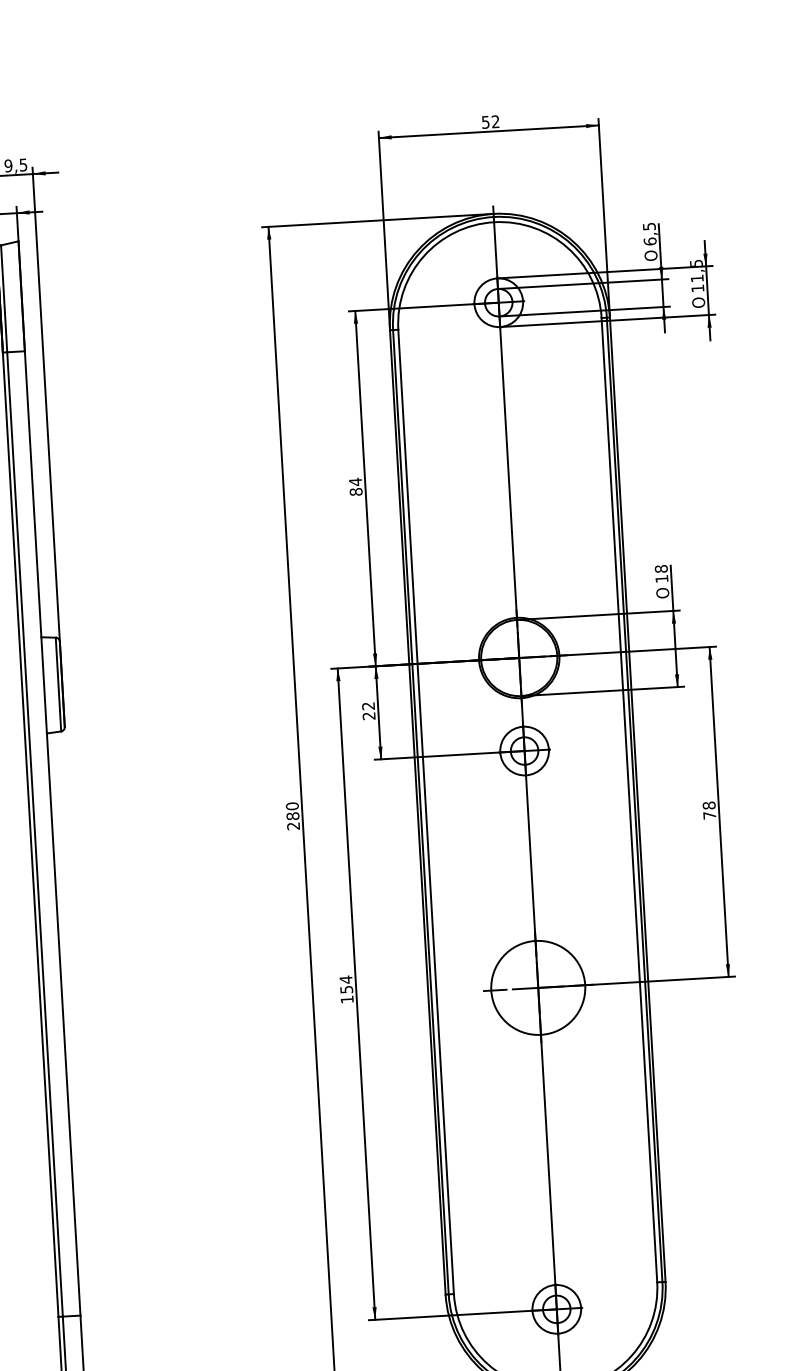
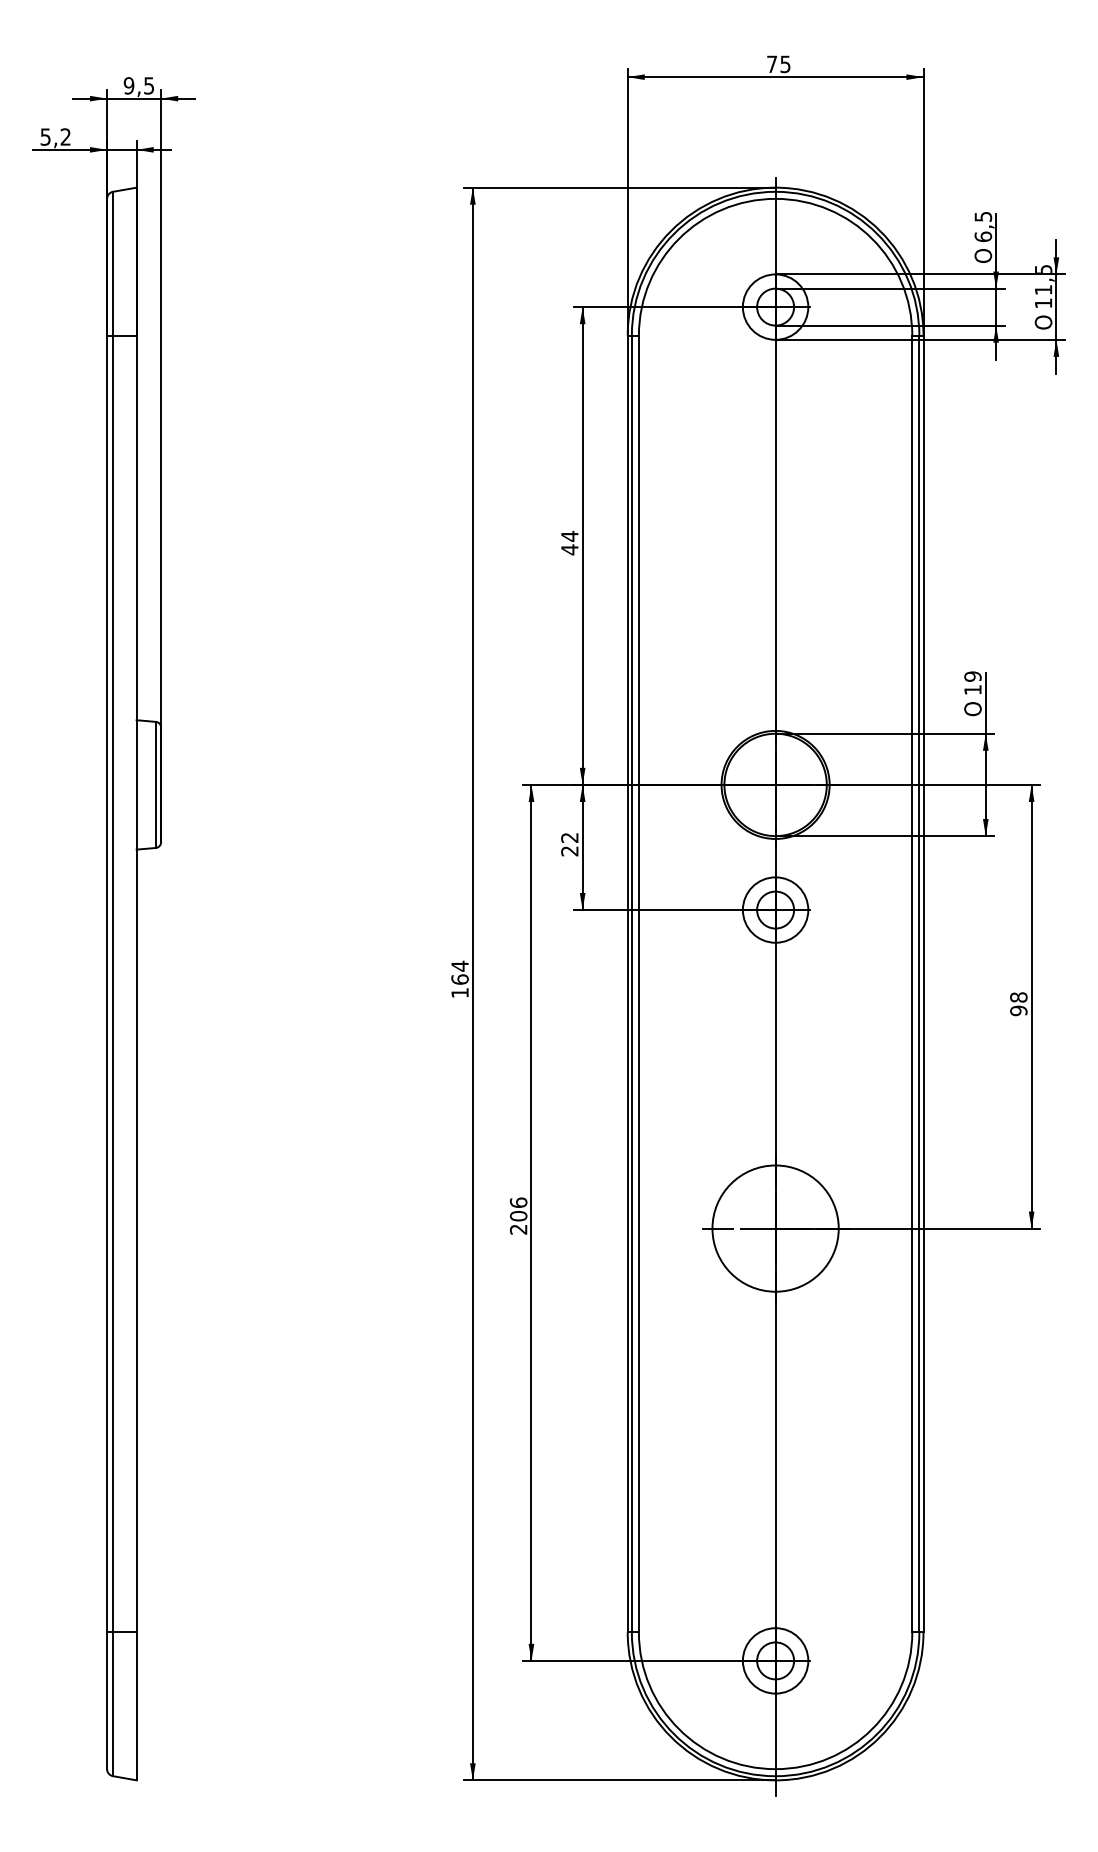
text: (490, 122) -> (778, 64), 52 -> 75
text: (355, 491) -> (569, 549), 84 -> 44
text: (661, 568) -> (972, 676), 18 -> 19
text: (709, 815) -> (1018, 1010), 78 -> 98
text: (292, 816) -> (459, 979), 280 -> 164
text: (346, 989) -> (518, 1215), 154 -> 206

